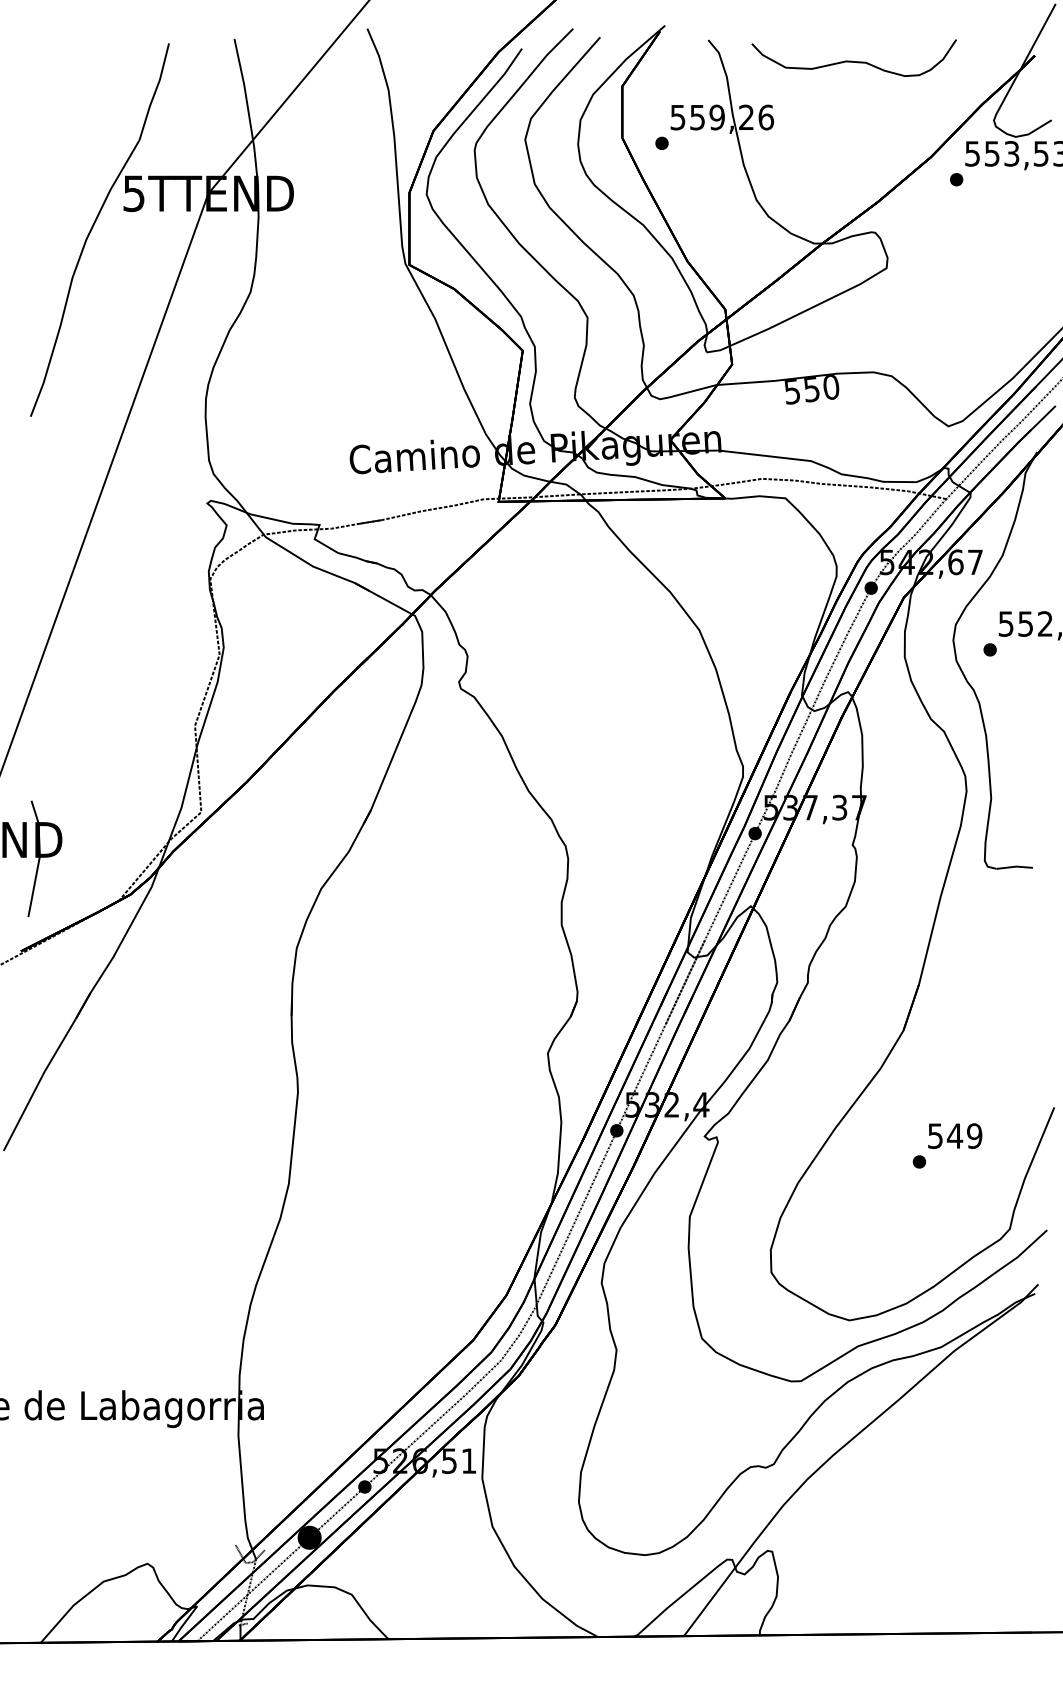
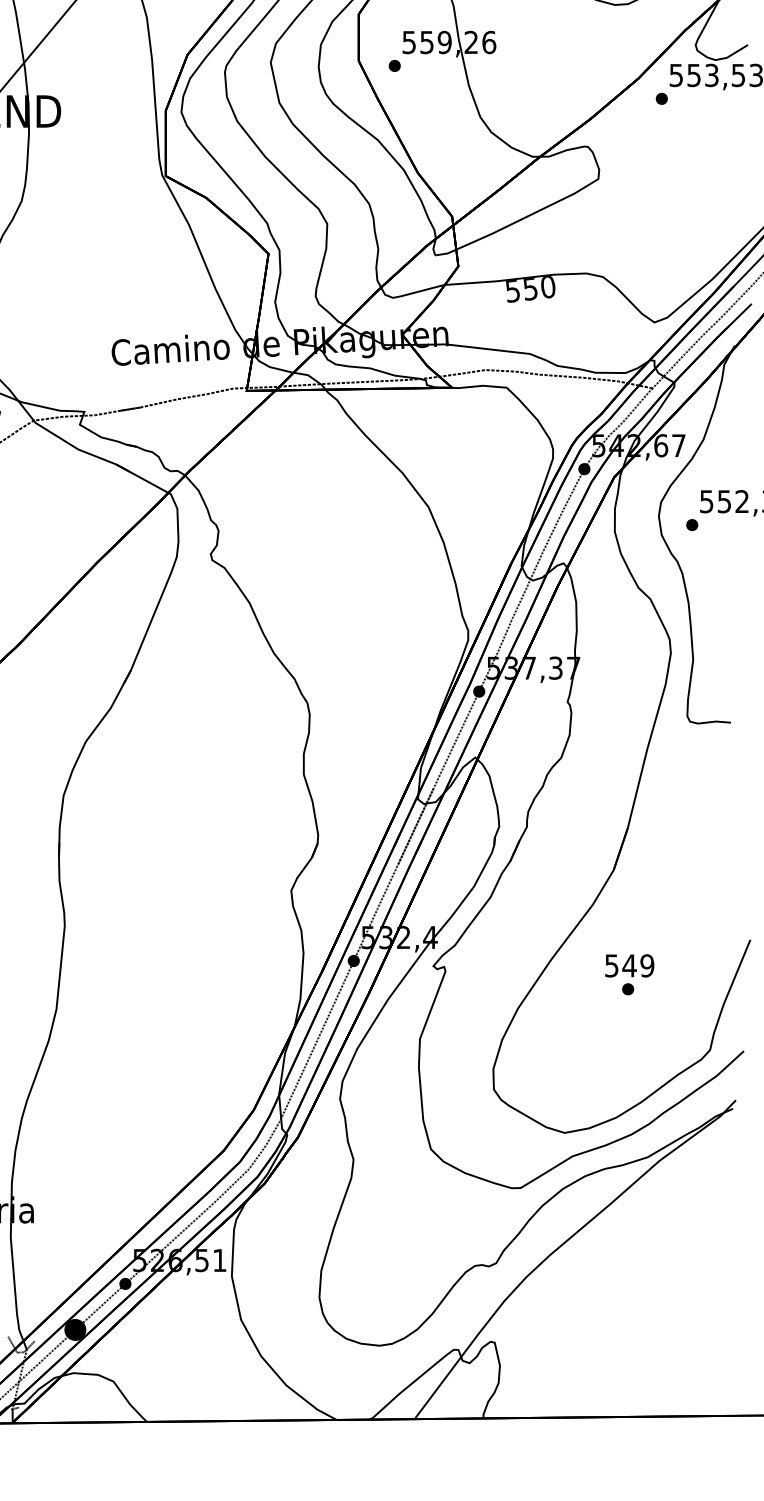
text: (955, 1135) -> (629, 965), moved

